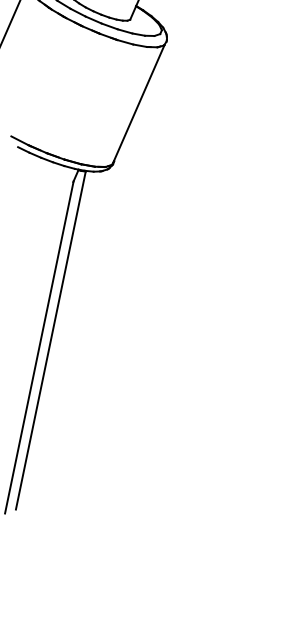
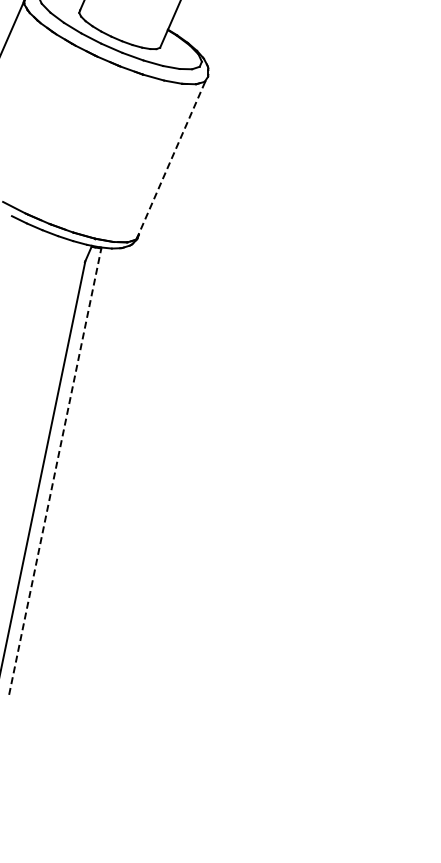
line: (138, 105) -> (171, 160), solid -> dashed
line: (51, 340) -> (55, 471), solid -> dashed

